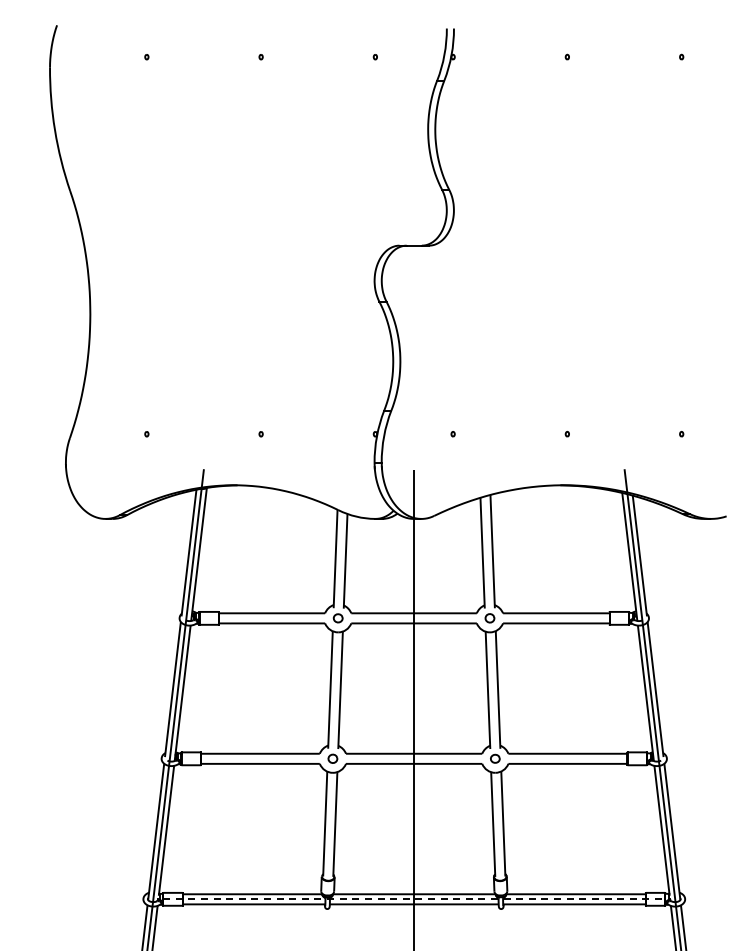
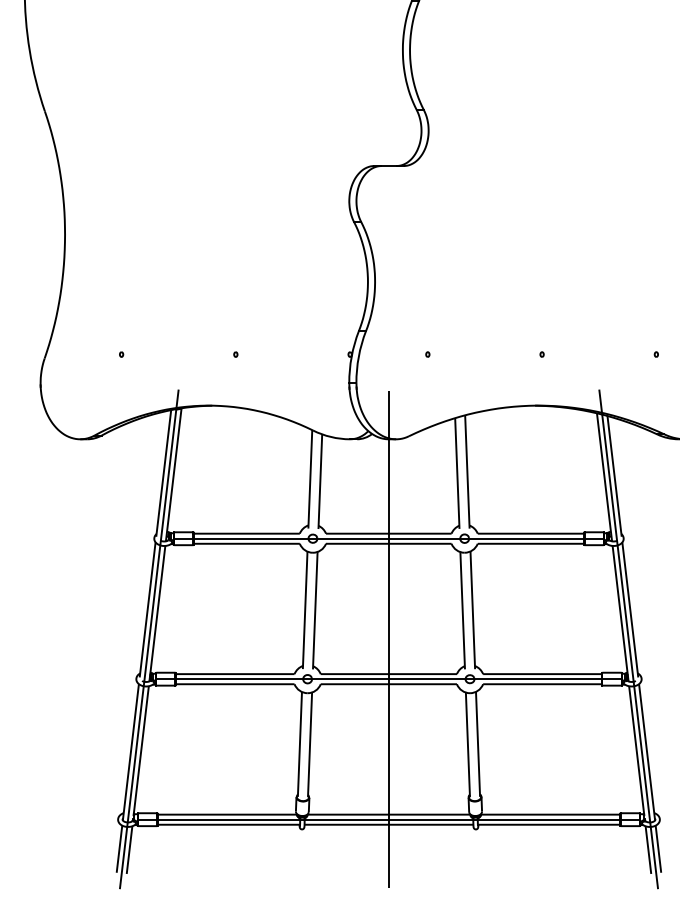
line: (414, 618) -> (389, 538), added
line: (414, 758) -> (389, 678), added
line: (414, 899) -> (389, 819), dashed -> solid

